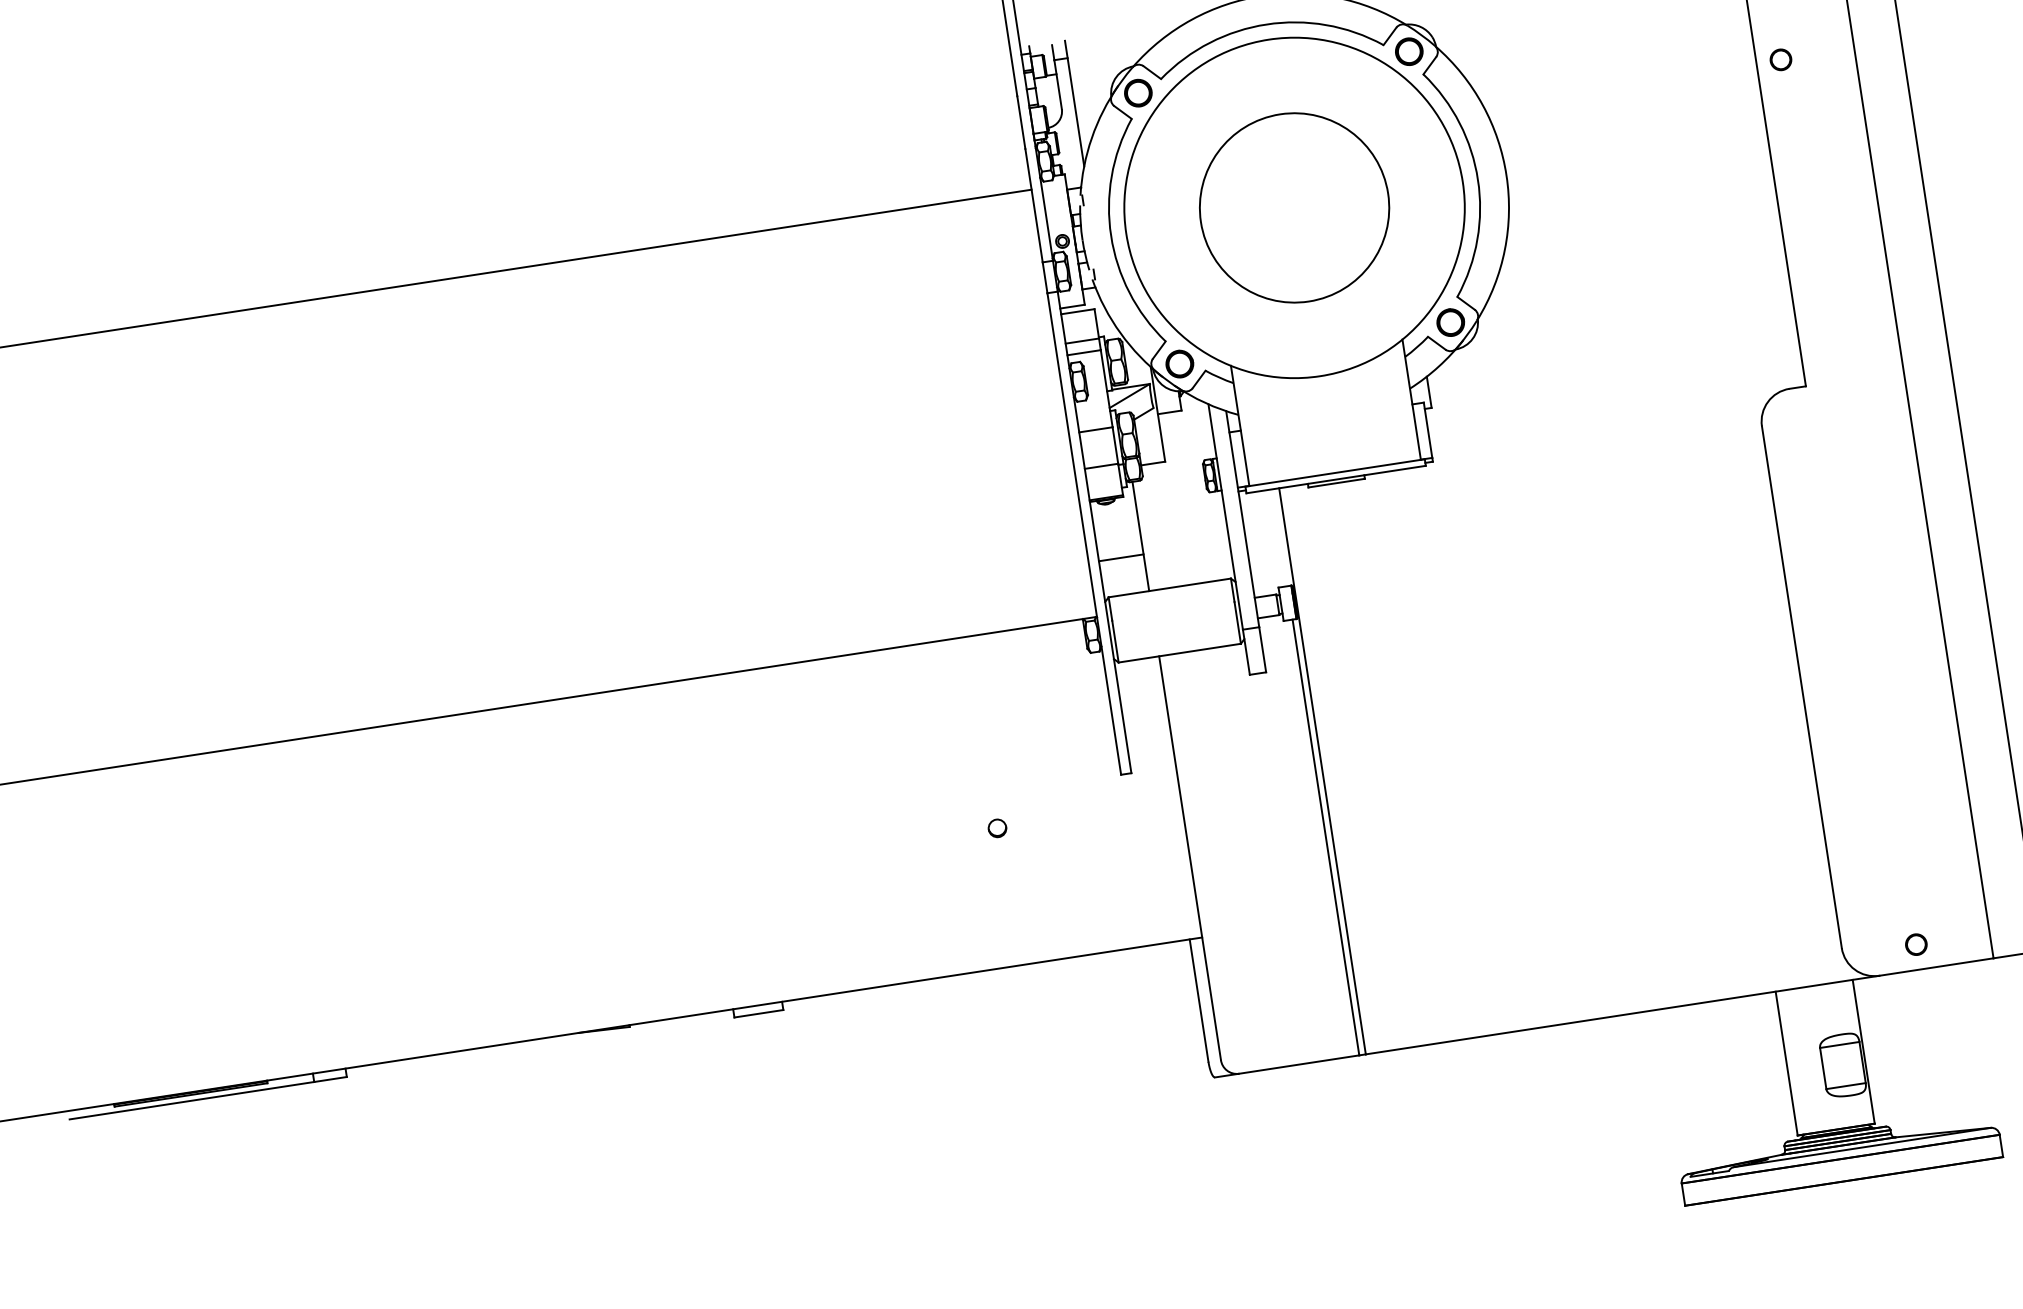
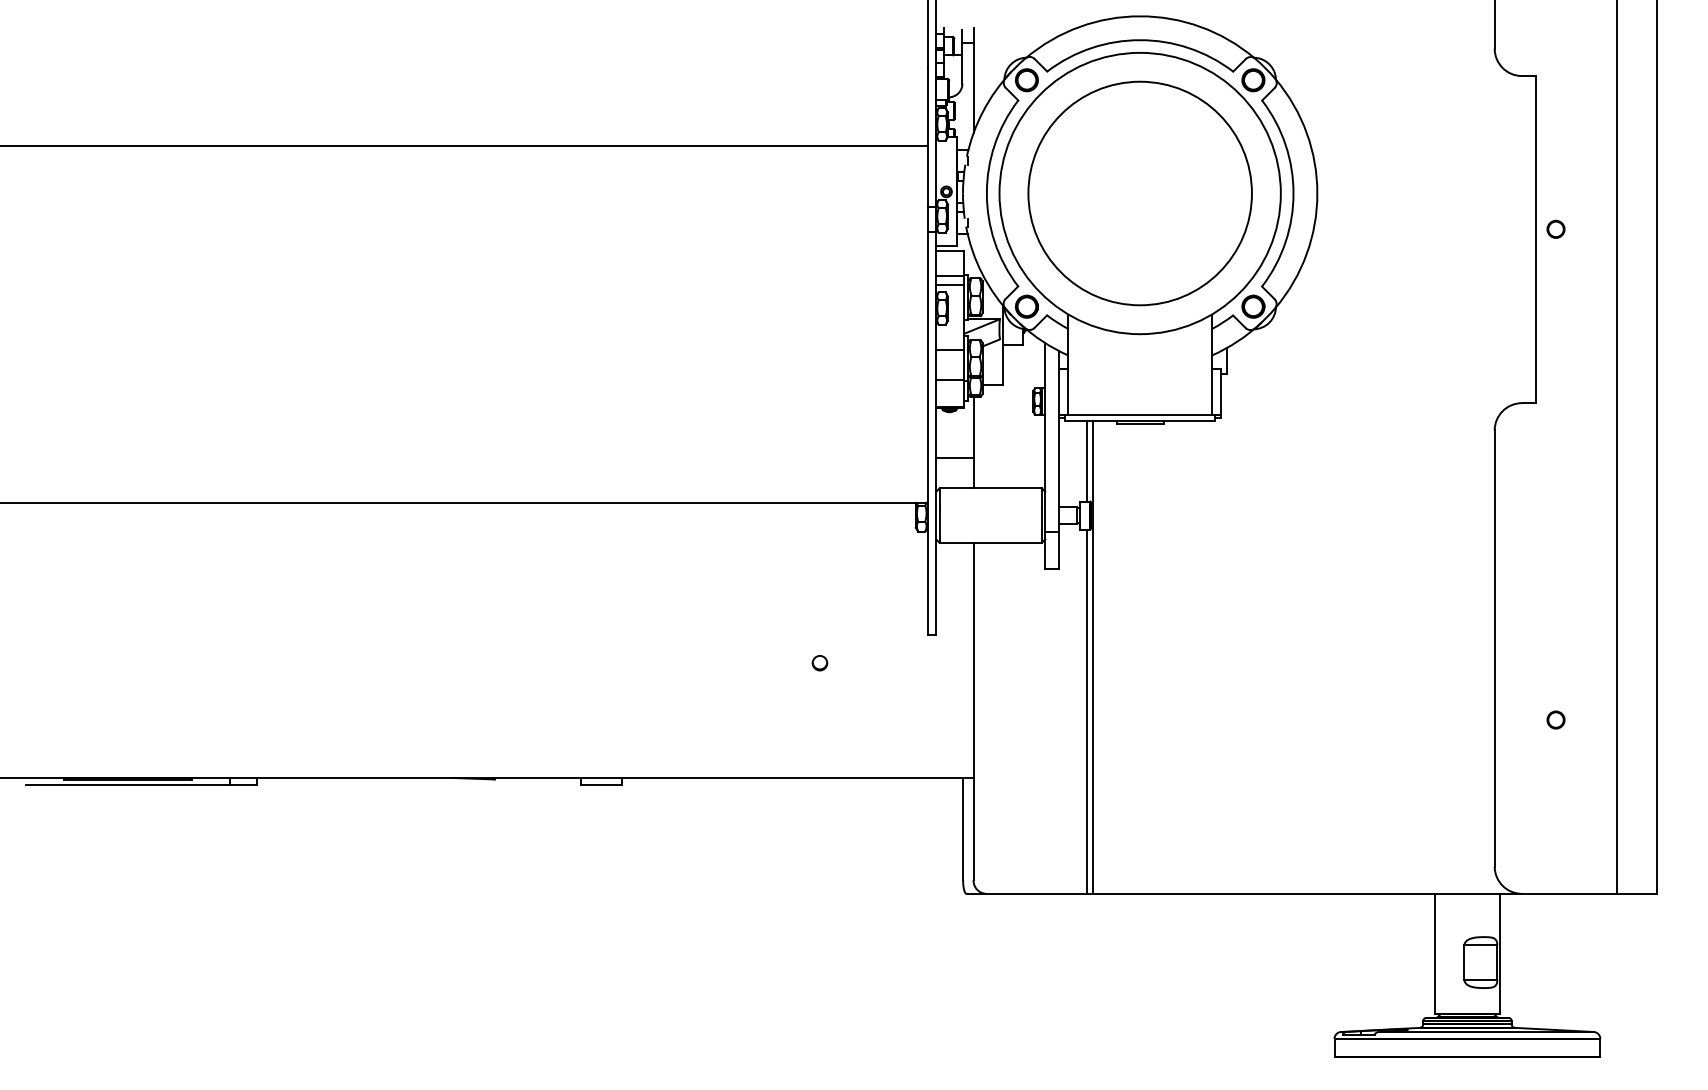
circle: (1780, 58) -> (1555, 228), moved
circle: (1293, 208) -> (1139, 193), size x1.43
line: (1280, 536) -> (1087, 460), added
circle: (1915, 944) -> (1555, 719), moved

